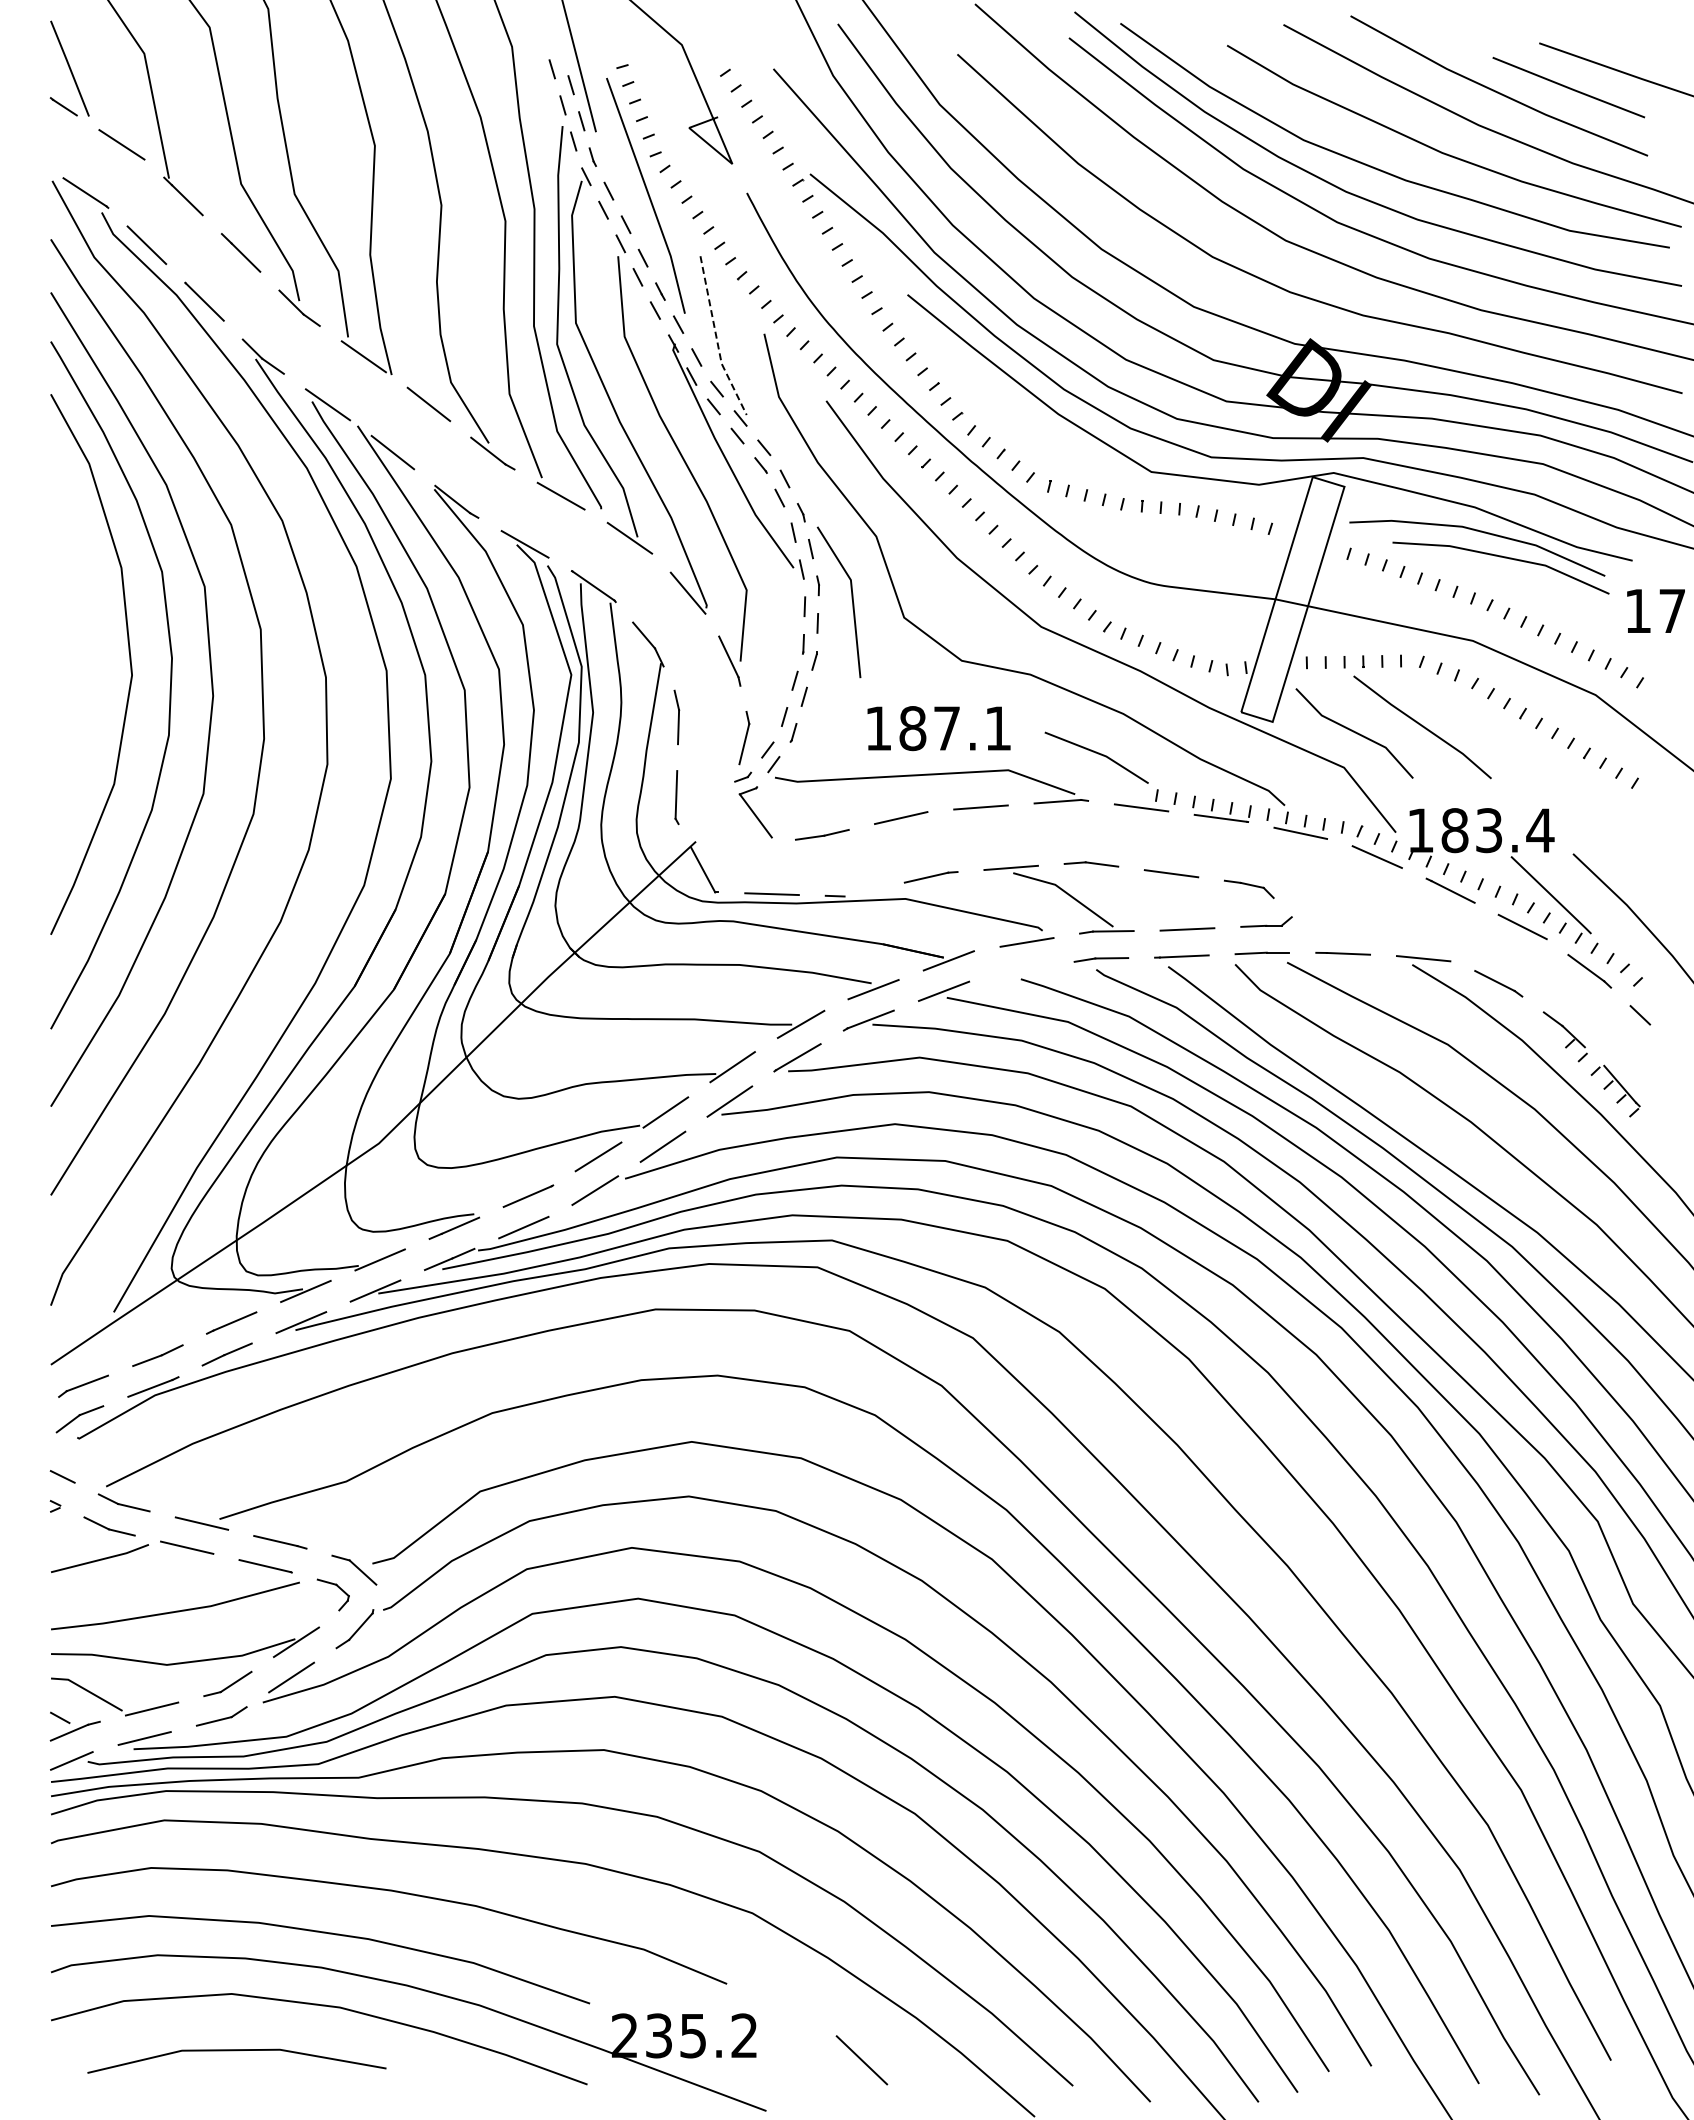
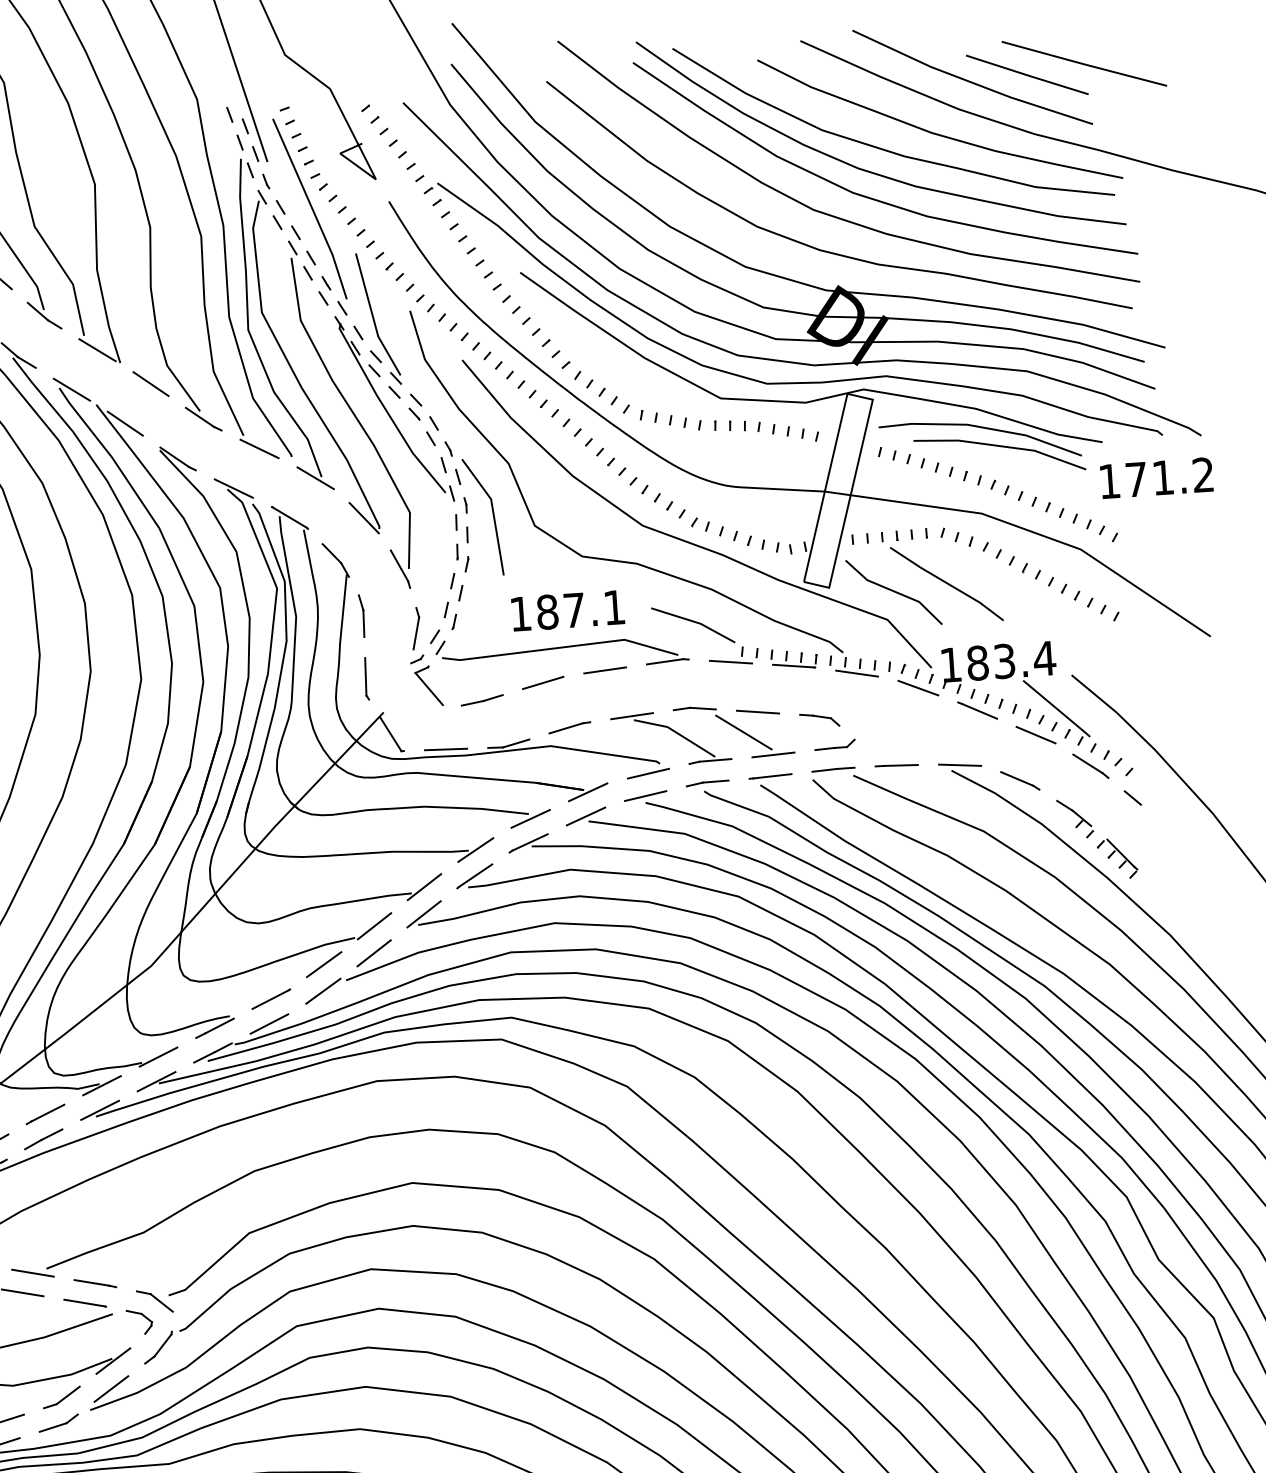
line: (716, 339) -> (372, 317), dashed -> solid
line: (861, 892) -> (516, 743), added
line: (1151, 898) -> (743, 732), added
line: (1021, 970) -> (645, 795), added

